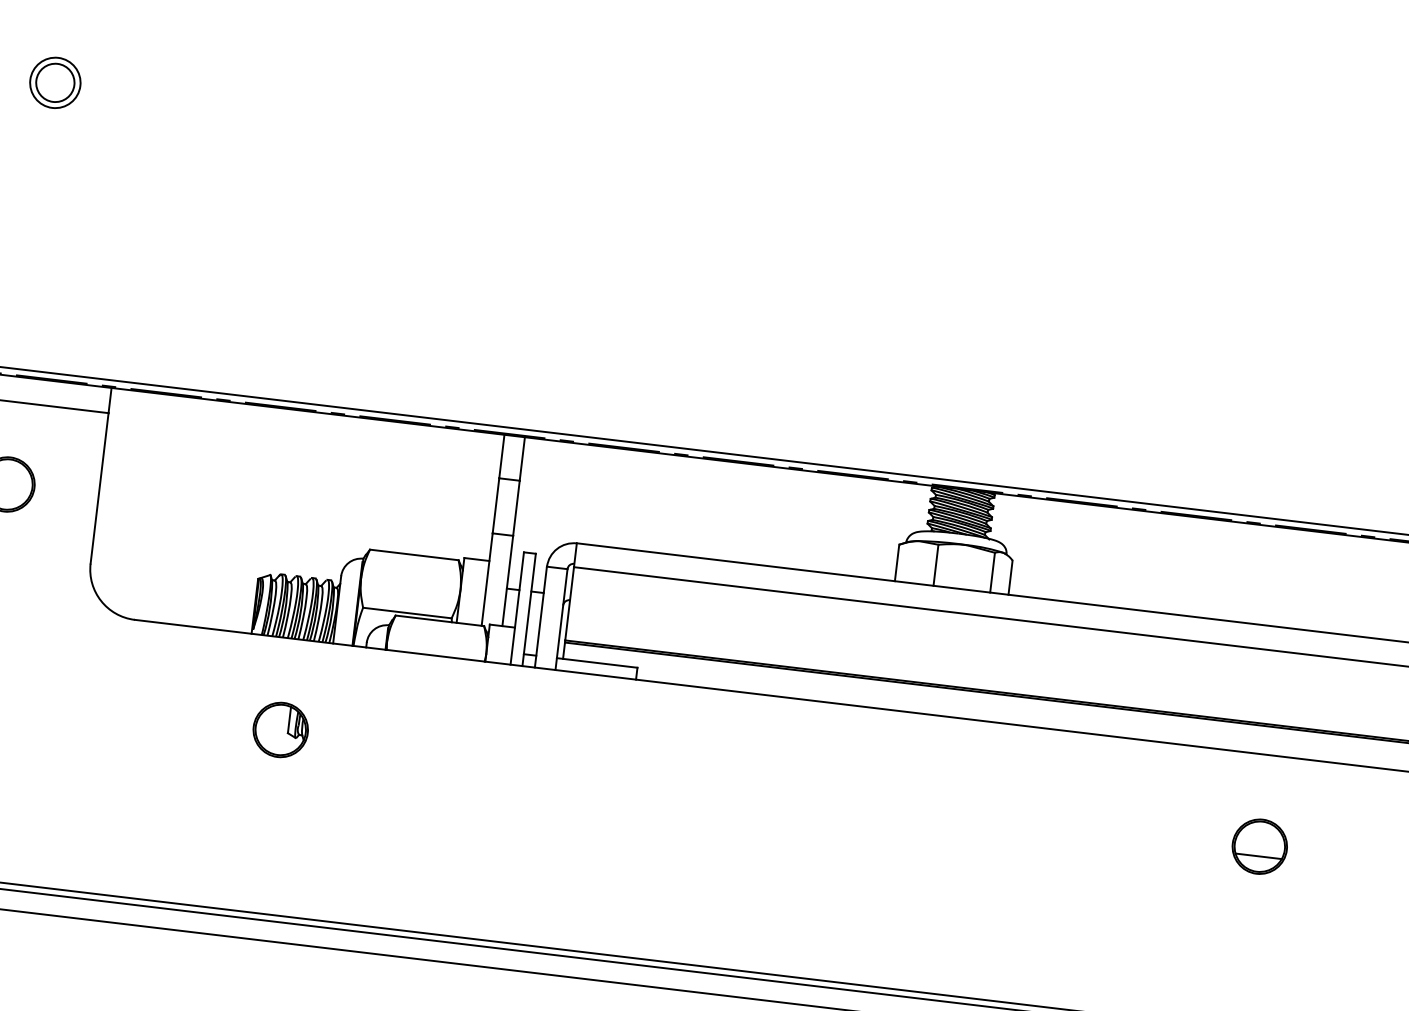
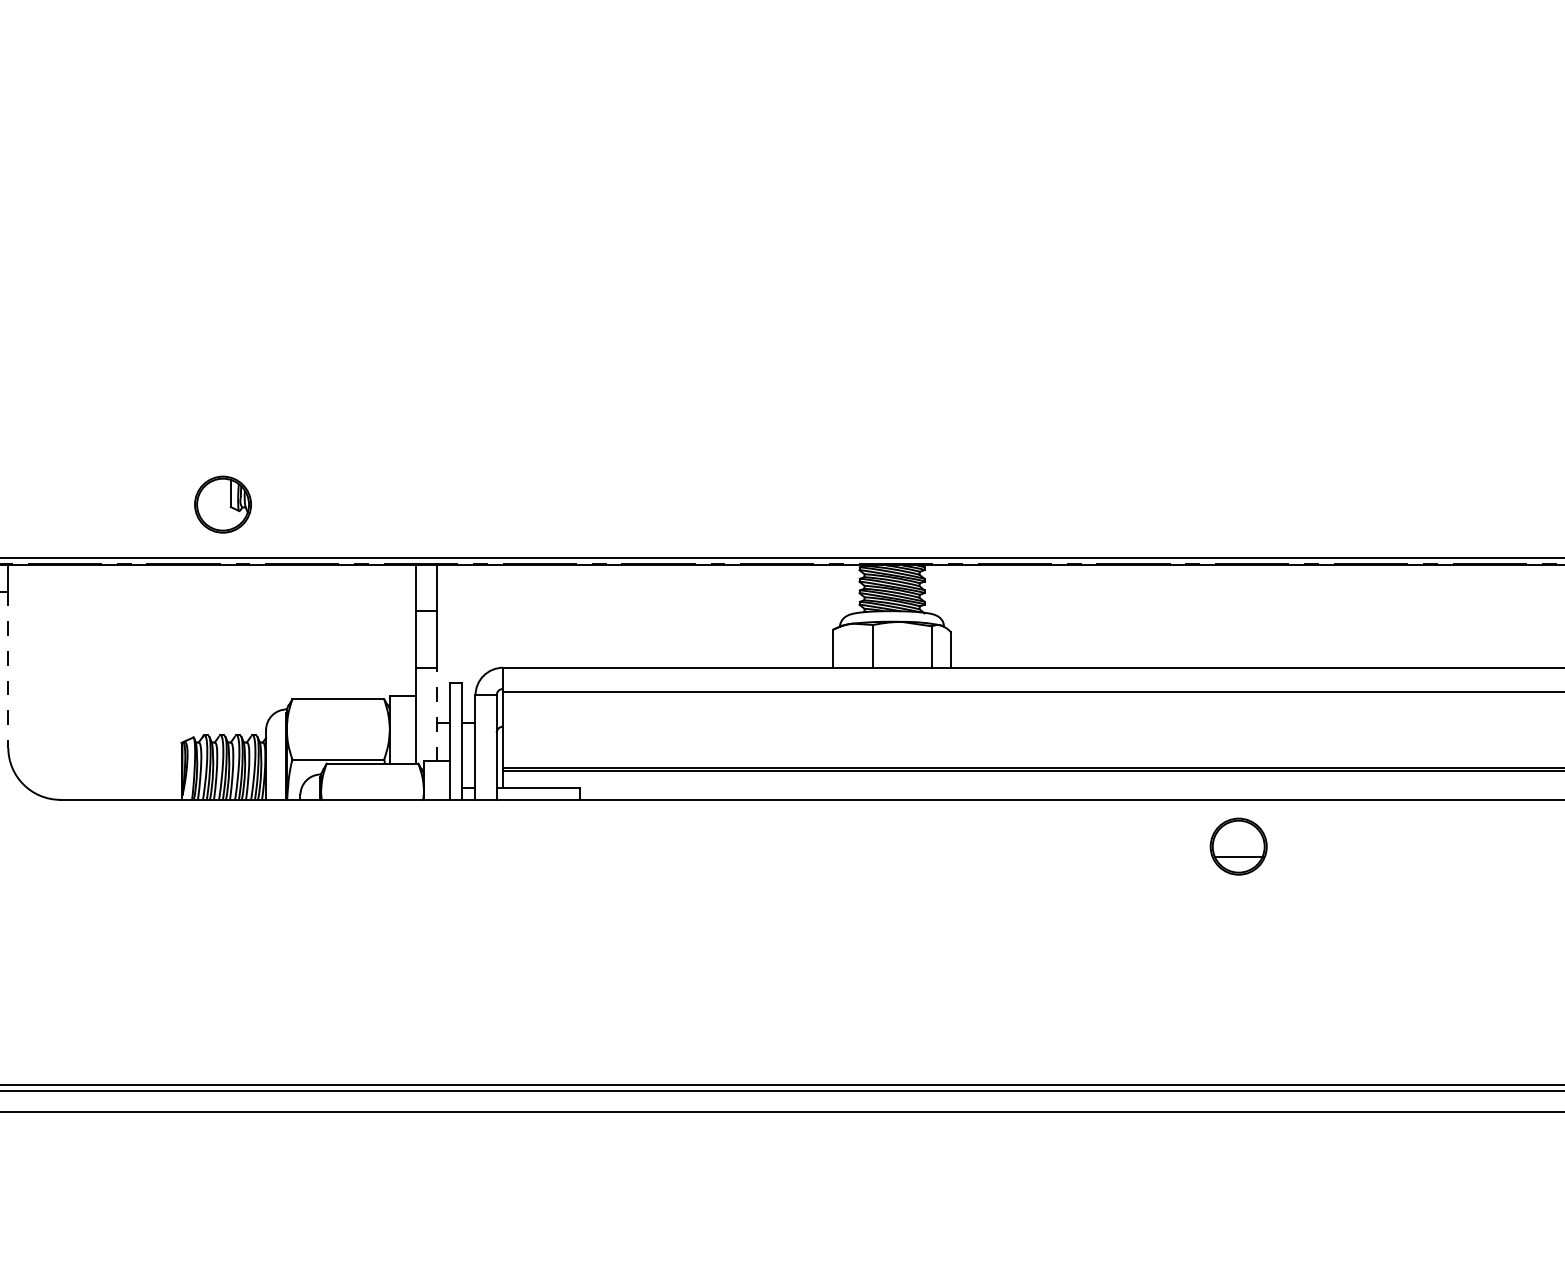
line: (99, 489) -> (8, 670), solid -> dashed
line: (508, 580) -> (437, 714), solid -> dashed
part: (280, 729) -> (222, 504), moved
part: (1259, 846) -> (1238, 846), moved

